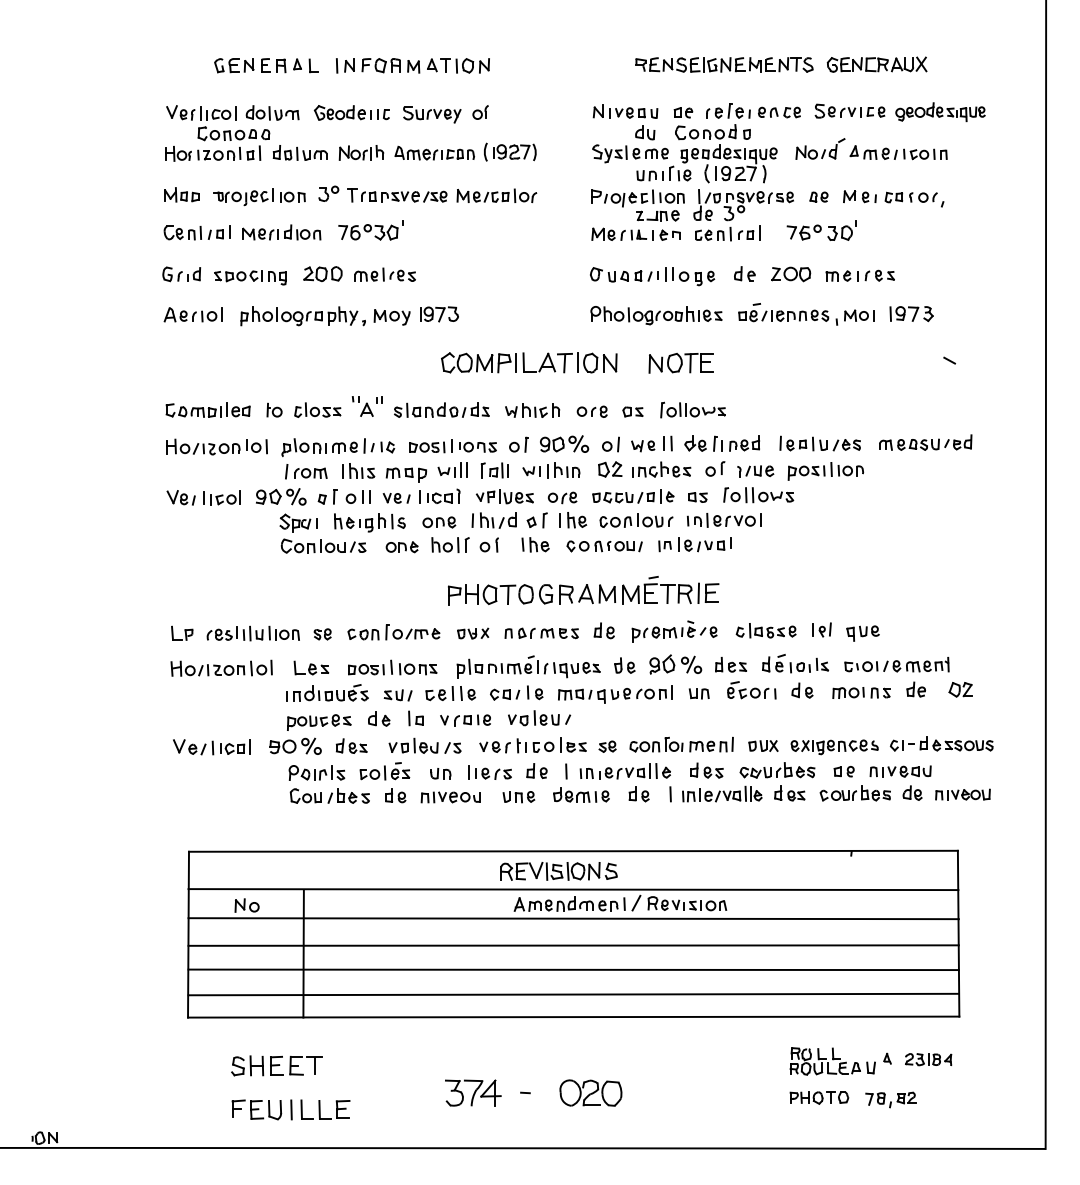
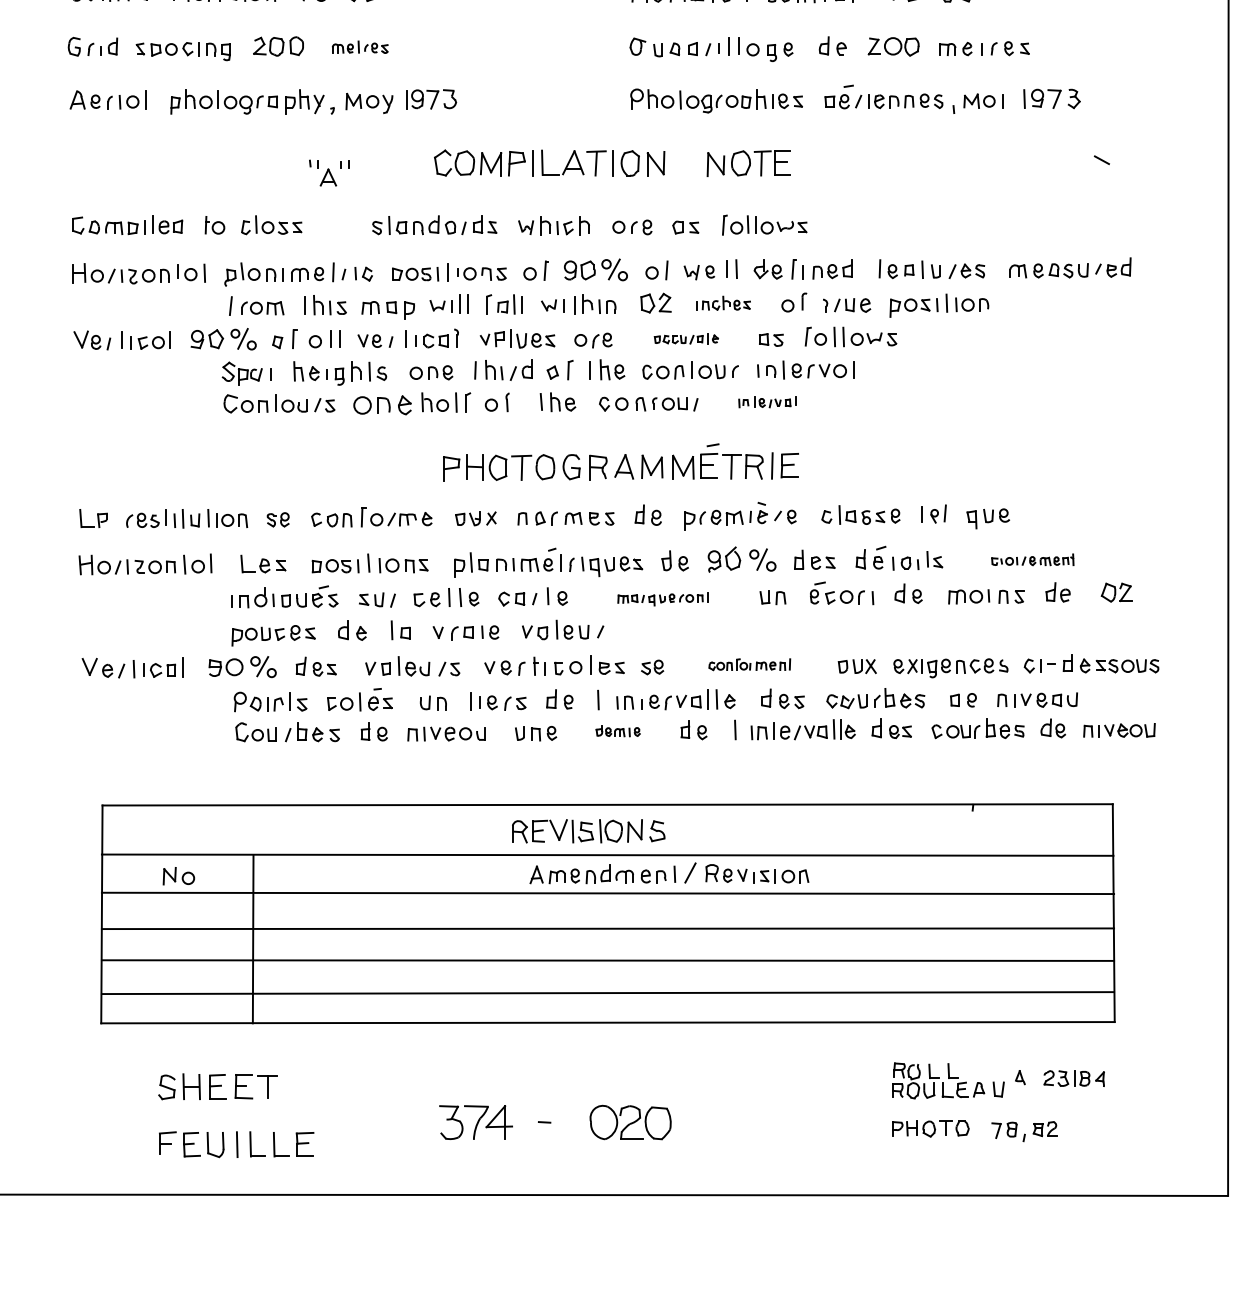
part: (384, 274) -> (359, 47), size x0.7
part: (366, 406) -> (327, 173), moved
part: (661, 469) -> (723, 303), size x0.7
part: (633, 496) -> (686, 338), size x0.6
part: (694, 544) -> (766, 401), size x0.6
part: (401, 547) -> (381, 405), size x1.4
part: (896, 664) -> (1032, 559), size x0.6
part: (615, 694) -> (662, 598), size x0.6
part: (681, 744) -> (749, 664), size x0.6
part: (581, 794) -> (618, 730), size x0.6

